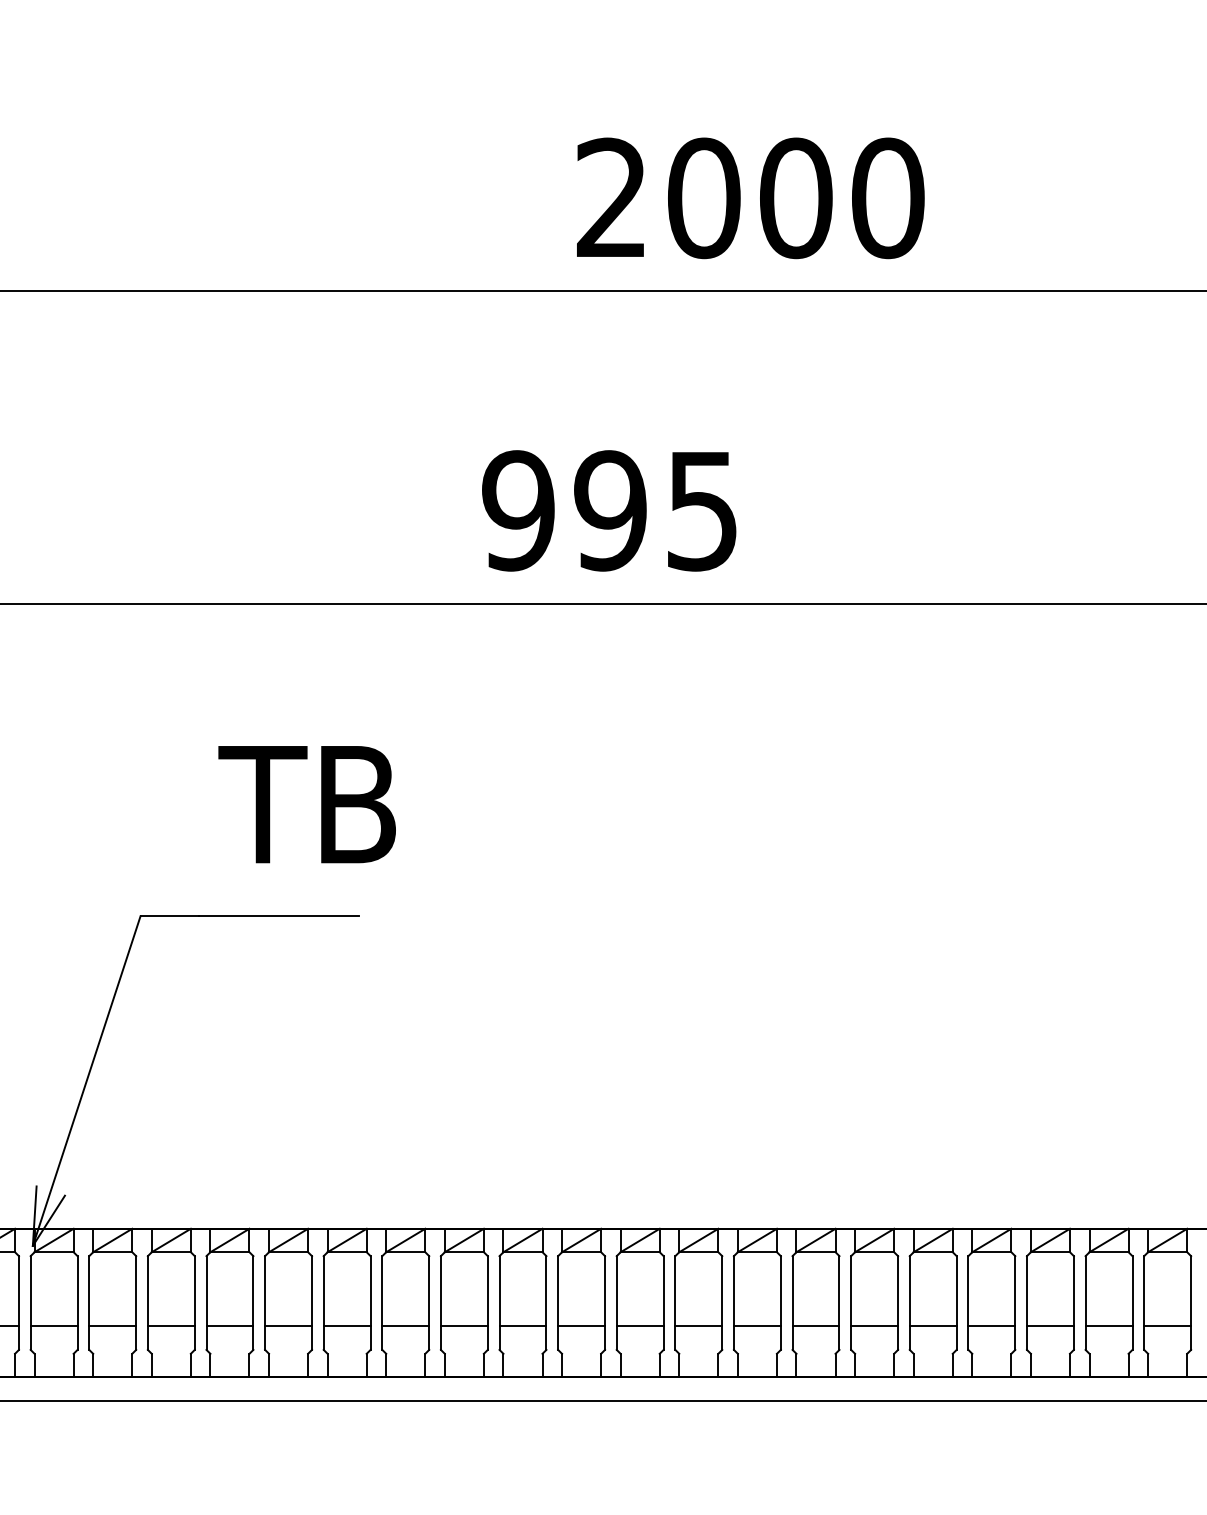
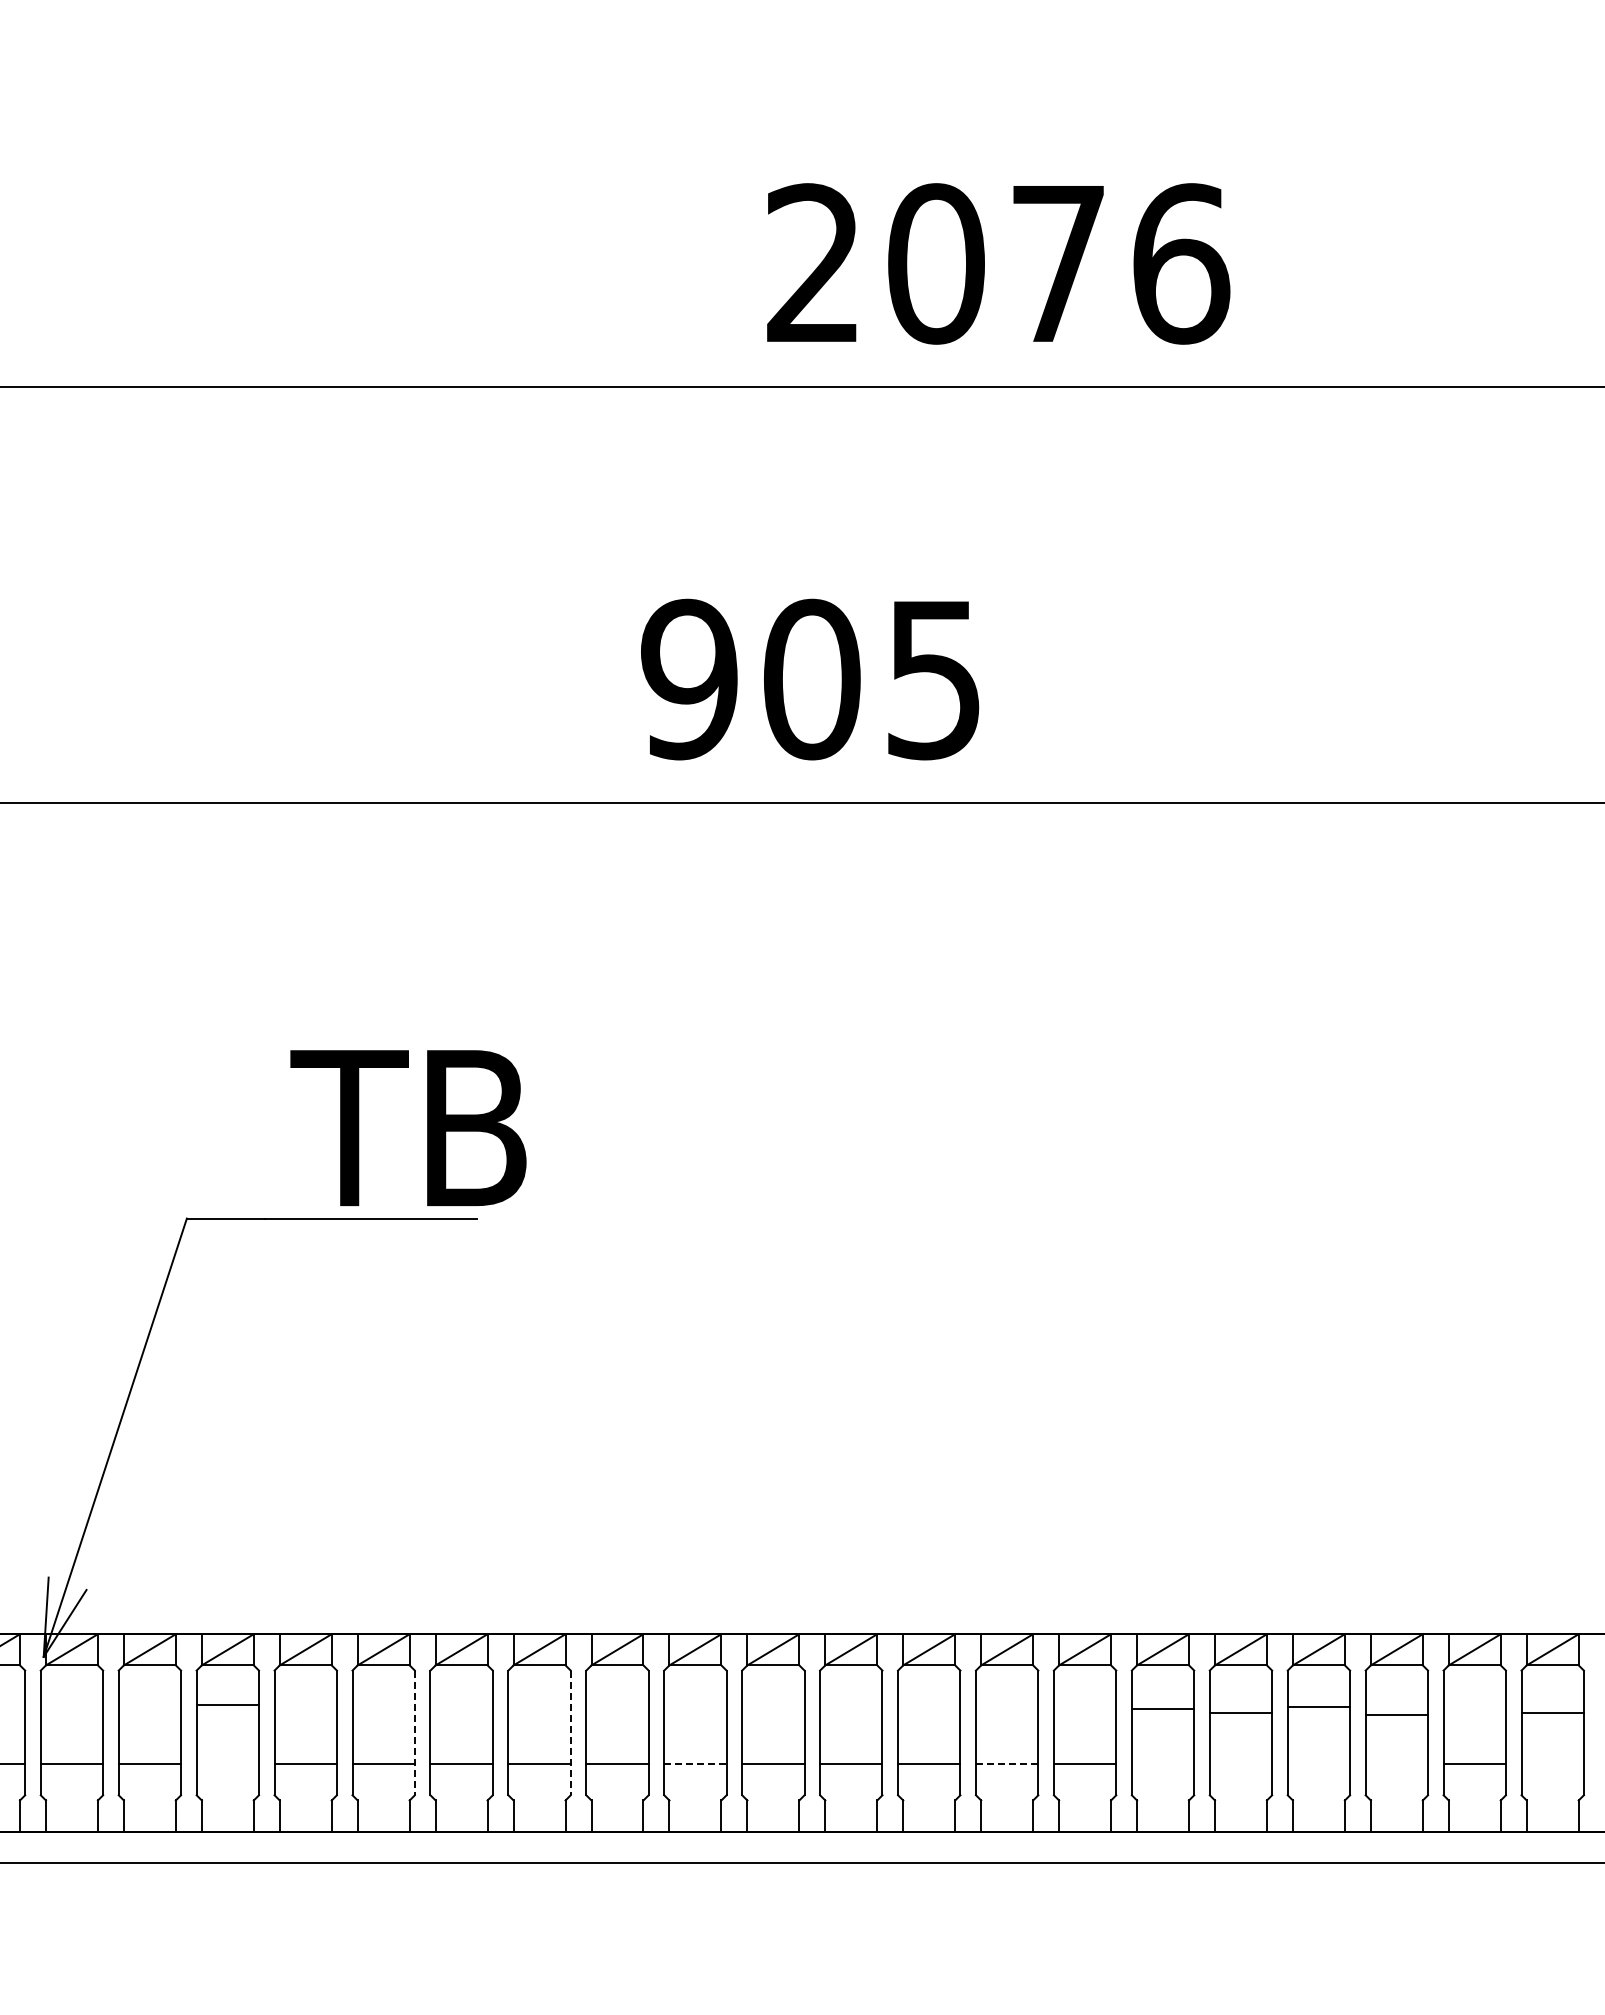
text: (842, 198) -> (1120, 263), 2000 -> 2076
text: (610, 510) -> (811, 679), 995 -> 905
text: (307, 804) -> (408, 1127), moved
line: (311, 1303) -> (414, 1733), solid -> dashed
line: (429, 1303) -> (570, 1733), solid -> dashed
line: (171, 1326) -> (227, 1705), moved
line: (523, 1326) -> (695, 1764), solid -> dashed
line: (757, 1326) -> (1007, 1764), solid -> dashed
line: (874, 1326) -> (1162, 1709), moved
line: (932, 1326) -> (1240, 1713), moved
line: (991, 1326) -> (1318, 1707), moved
line: (1050, 1326) -> (1396, 1715), moved
line: (1167, 1326) -> (1552, 1713), moved

